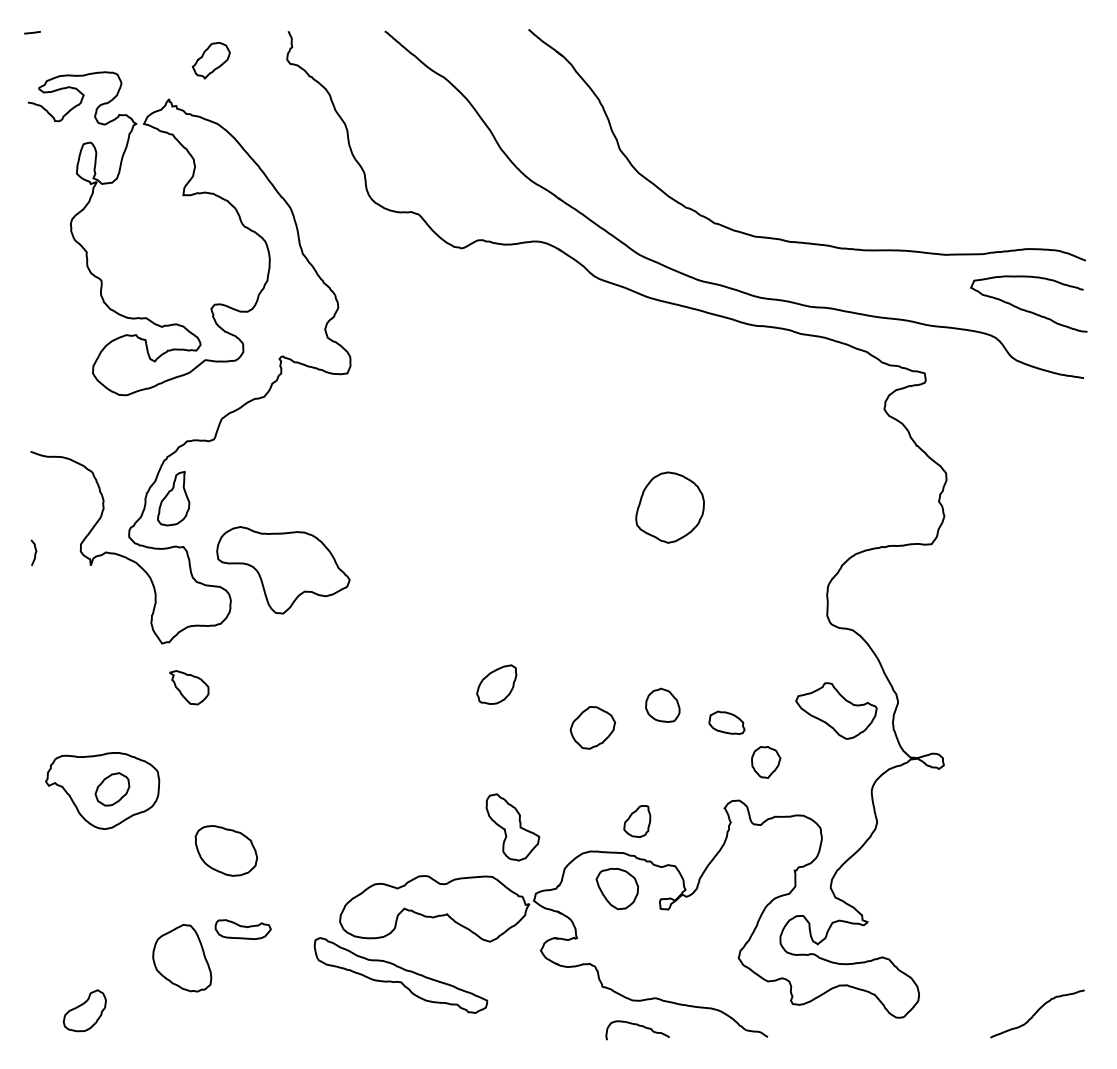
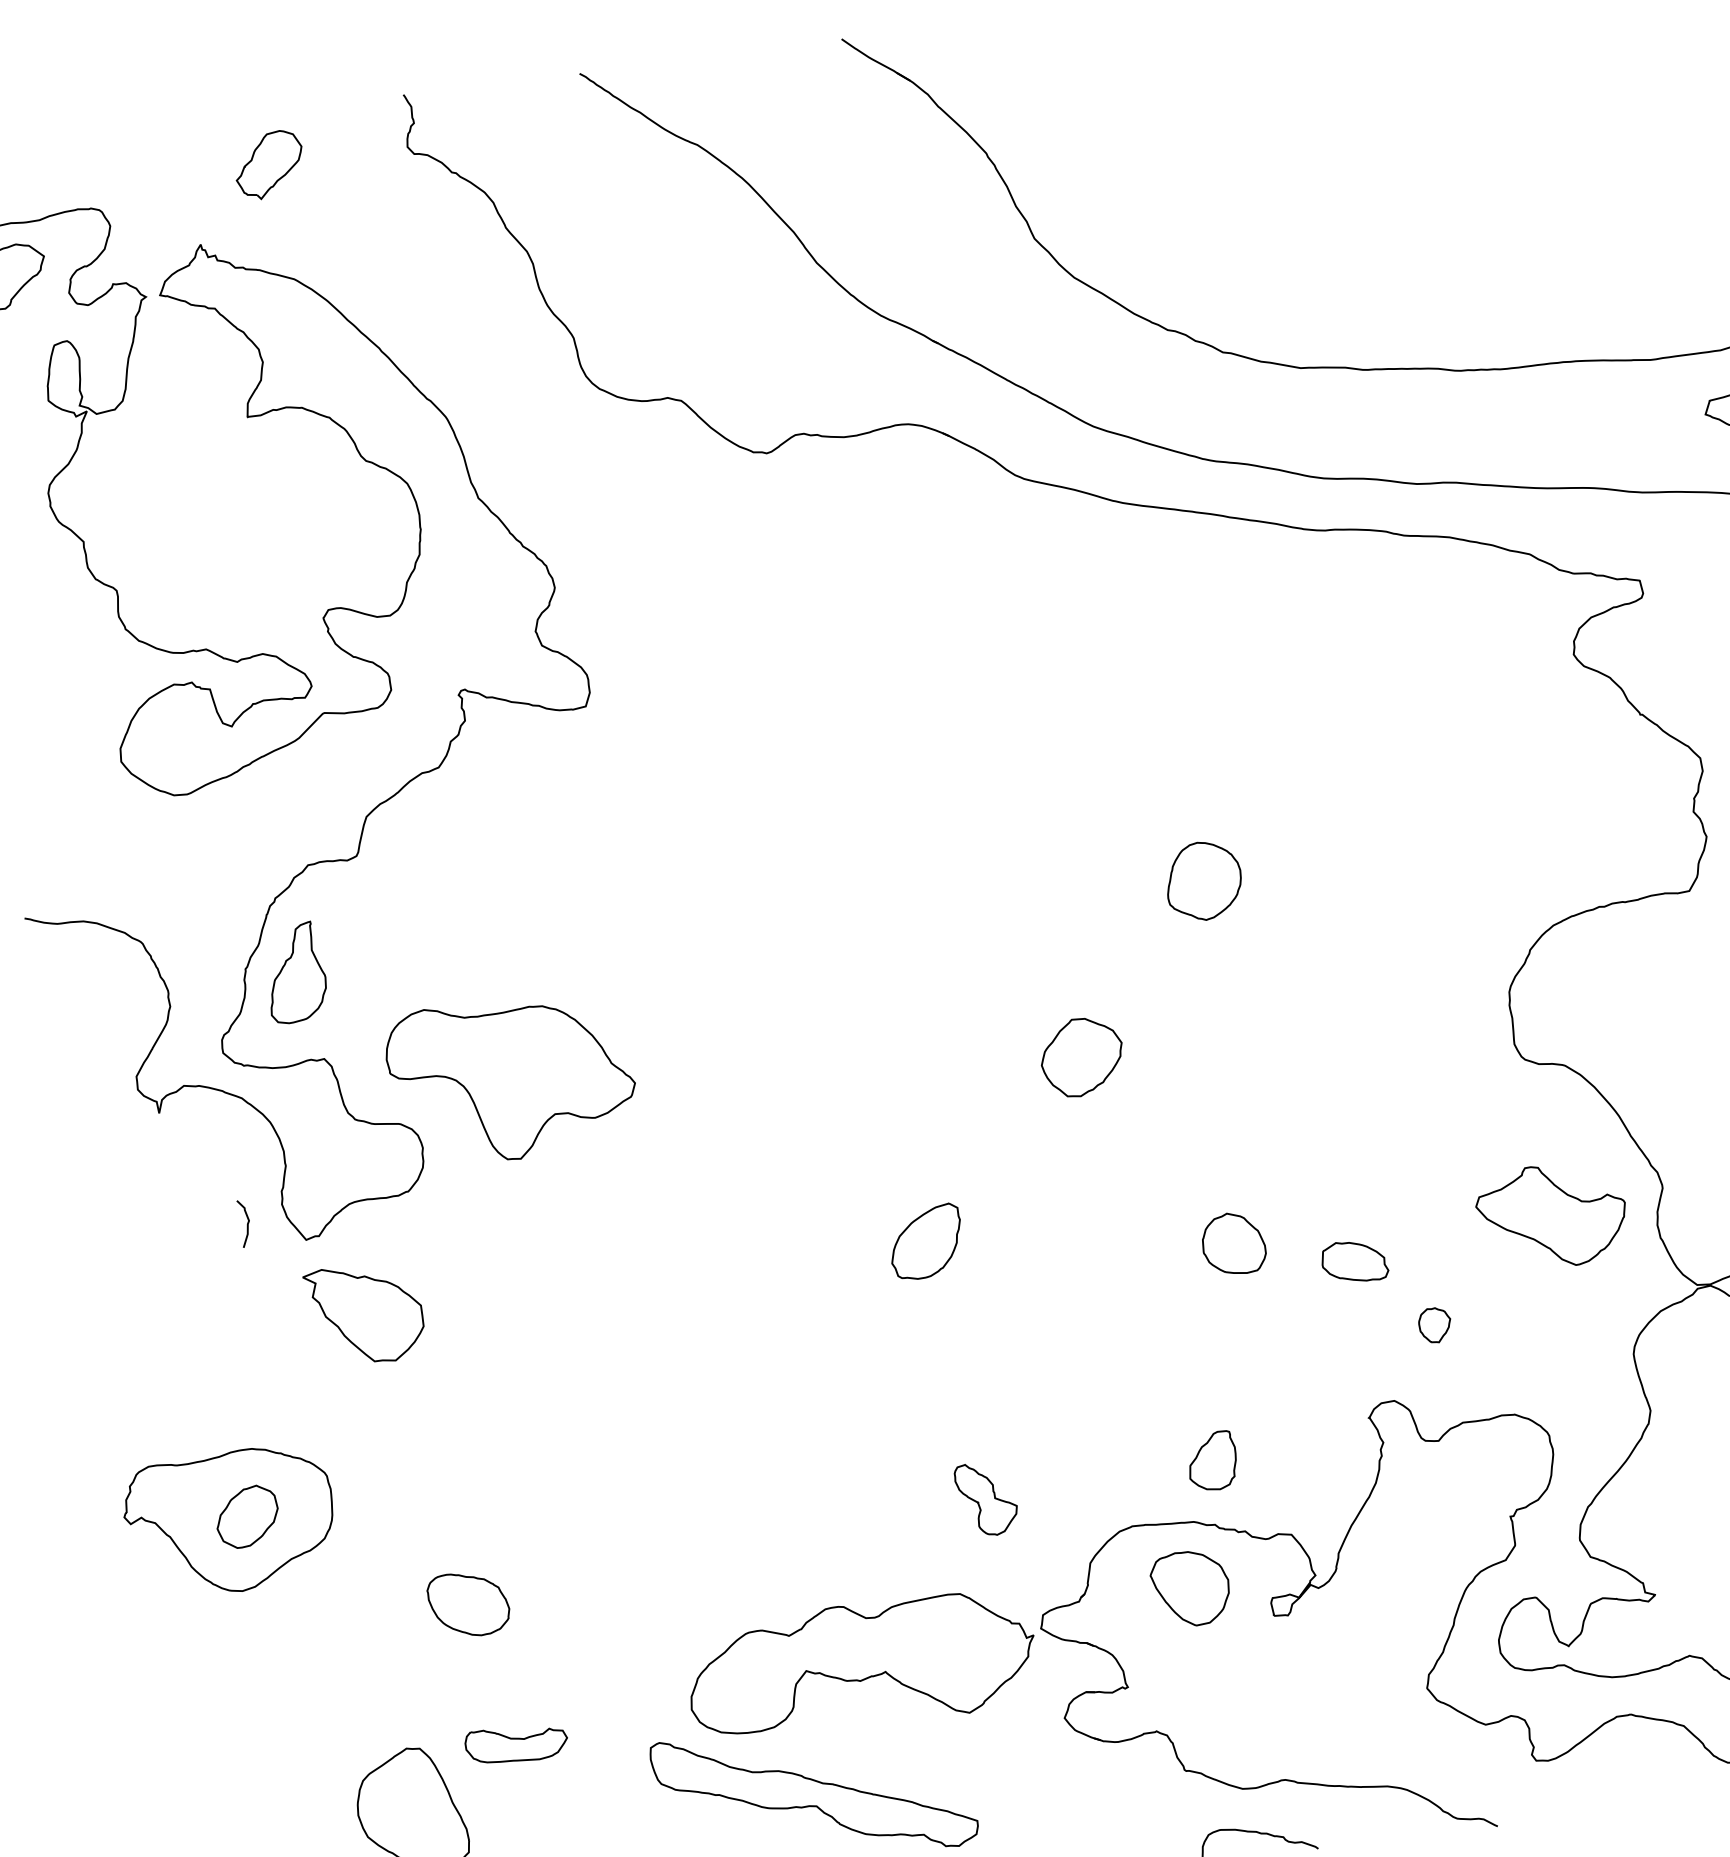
part: (669, 507) -> (1202, 881), size x0.6
curve: (34, 552) -> (245, 1222), moved
part: (189, 687) -> (365, 1314), size x1.6
part: (592, 727) -> (1081, 1056), moved
part: (766, 762) -> (1435, 1325), size x0.6
part: (512, 827) -> (985, 1499), size x0.6
part: (226, 850) -> (468, 1603), size x0.7

